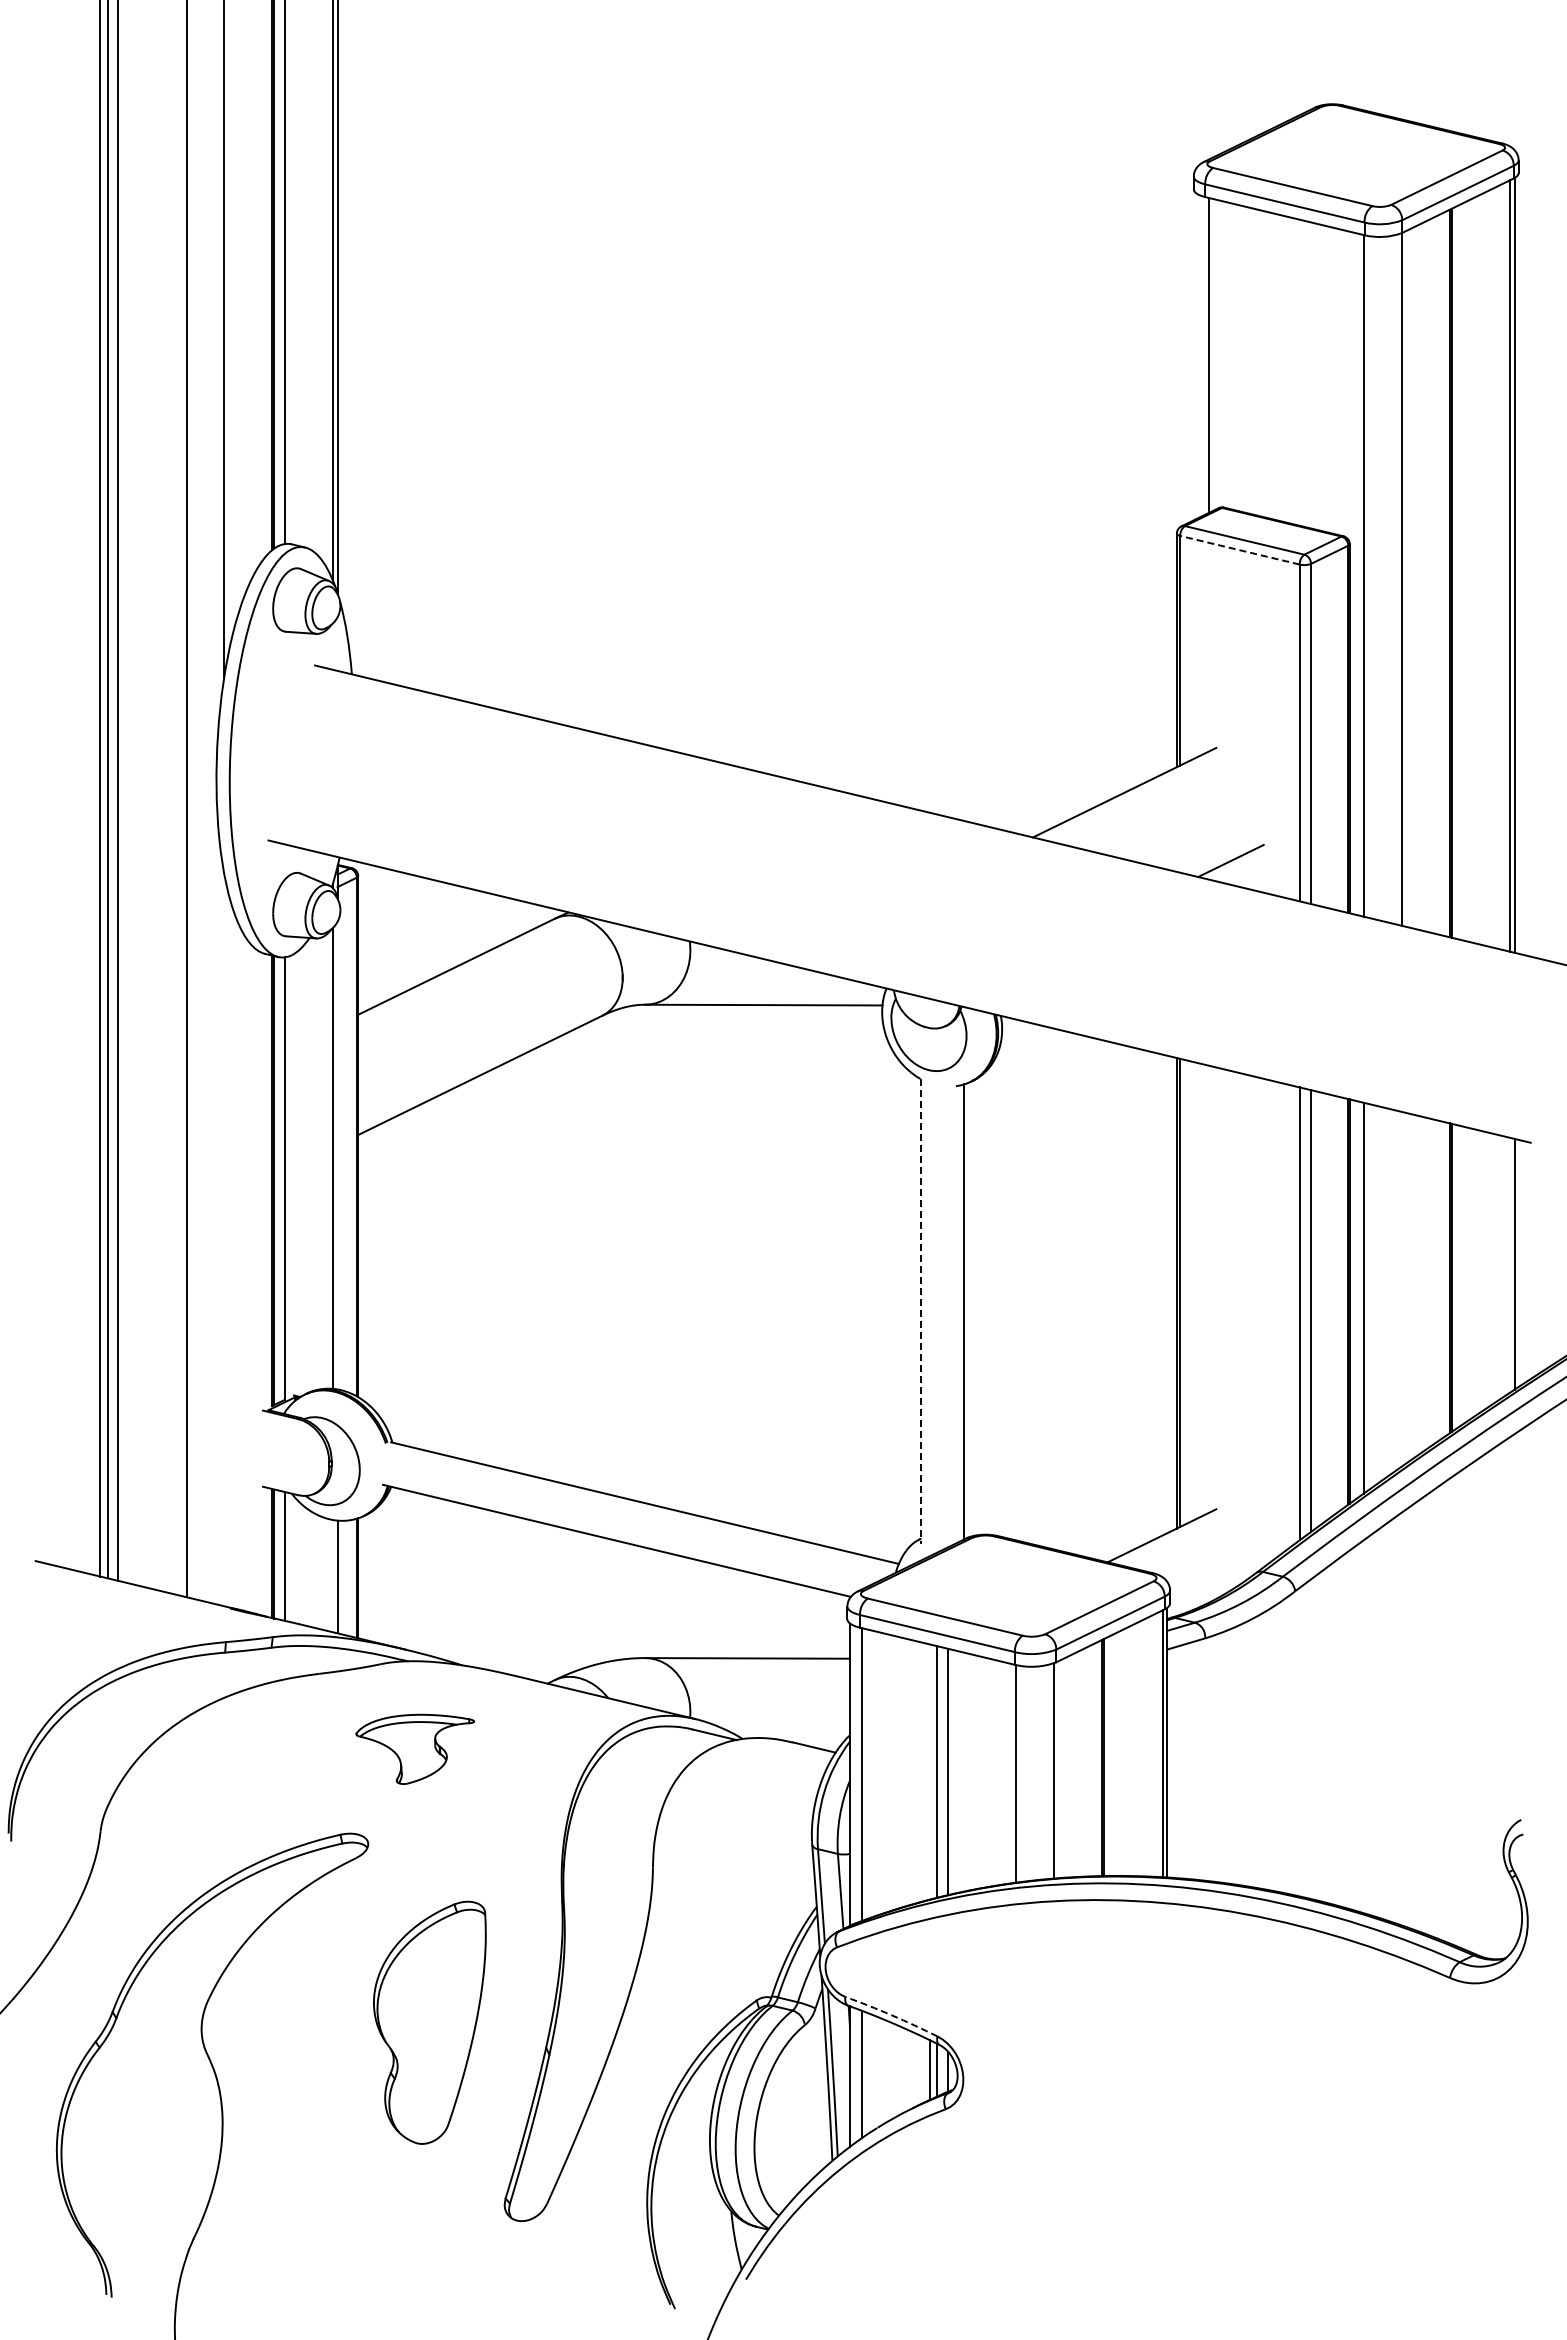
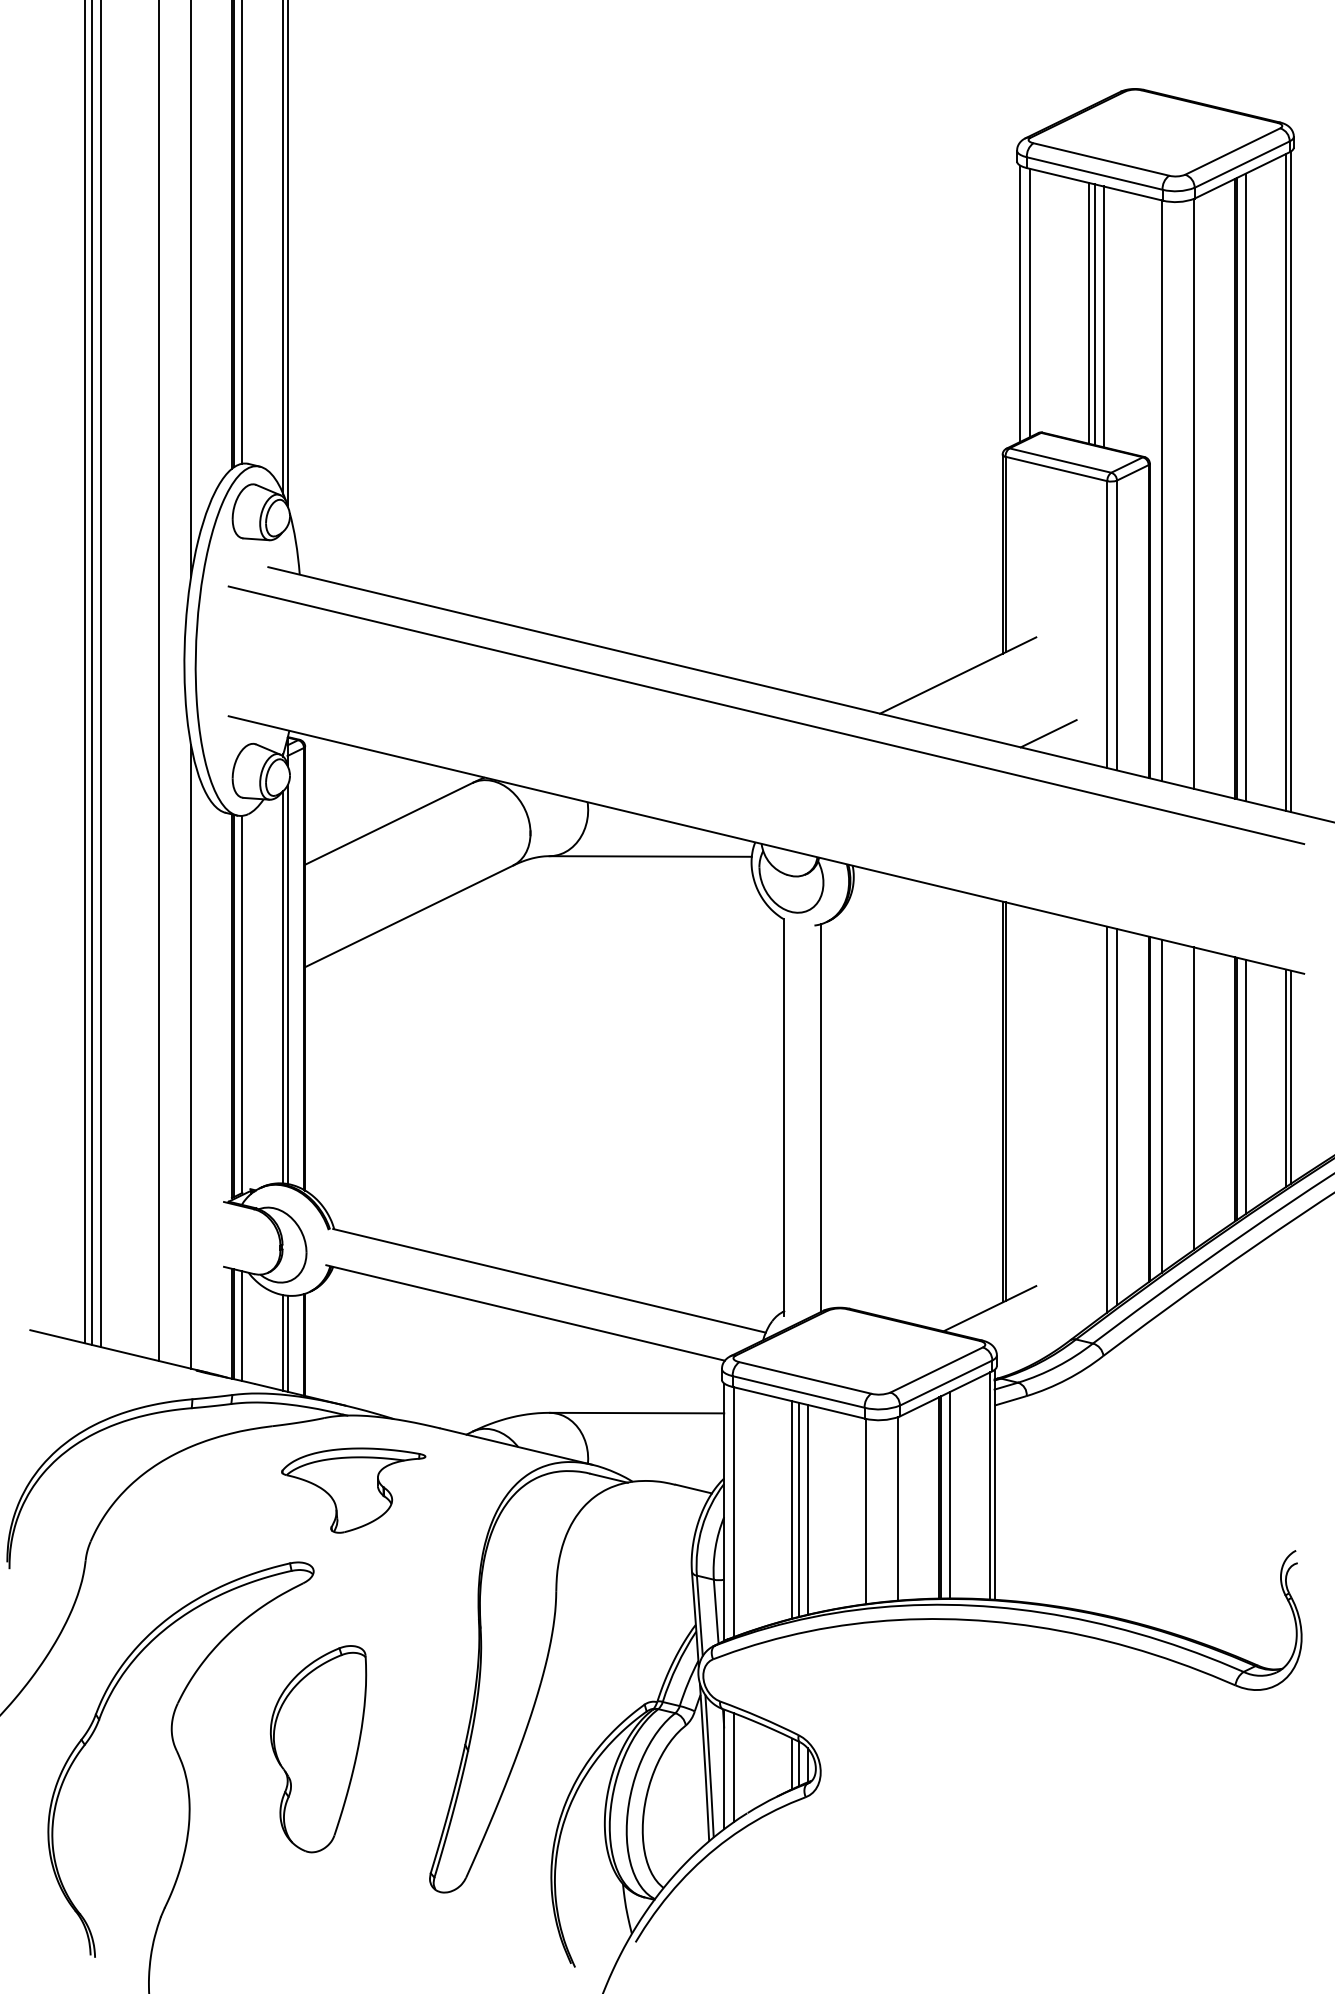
line: (1197, 356) -> (1020, 303), added
line: (1277, 367) -> (1088, 313), added
line: (1284, 369) -> (1094, 314), added
line: (1295, 371) -> (1103, 316), added
line: (1239, 550) -> (1056, 469), dashed -> solid
line: (1461, 571) -> (1245, 487), added
line: (899, 839) -> (766, 715), added
line: (337, 1155) -> (287, 984), added
line: (224, 1239) -> (191, 1056), added
line: (1509, 1264) -> (1286, 1077), added
line: (1461, 1275) -> (1245, 1086), added
line: (1401, 1288) -> (1194, 1097), added
line: (920, 1311) -> (784, 1117), dashed -> solid
line: (332, 1575) -> (283, 1342), added
part: (415, 1749) -> (353, 1490), size x1.43
line: (1114, 1754) -> (949, 1494), added
line: (930, 1771) -> (792, 1509), added
arc: (891, 2015) -> (759, 1717), dashed -> solid
part: (429, 2022) -> (318, 1748), moved

